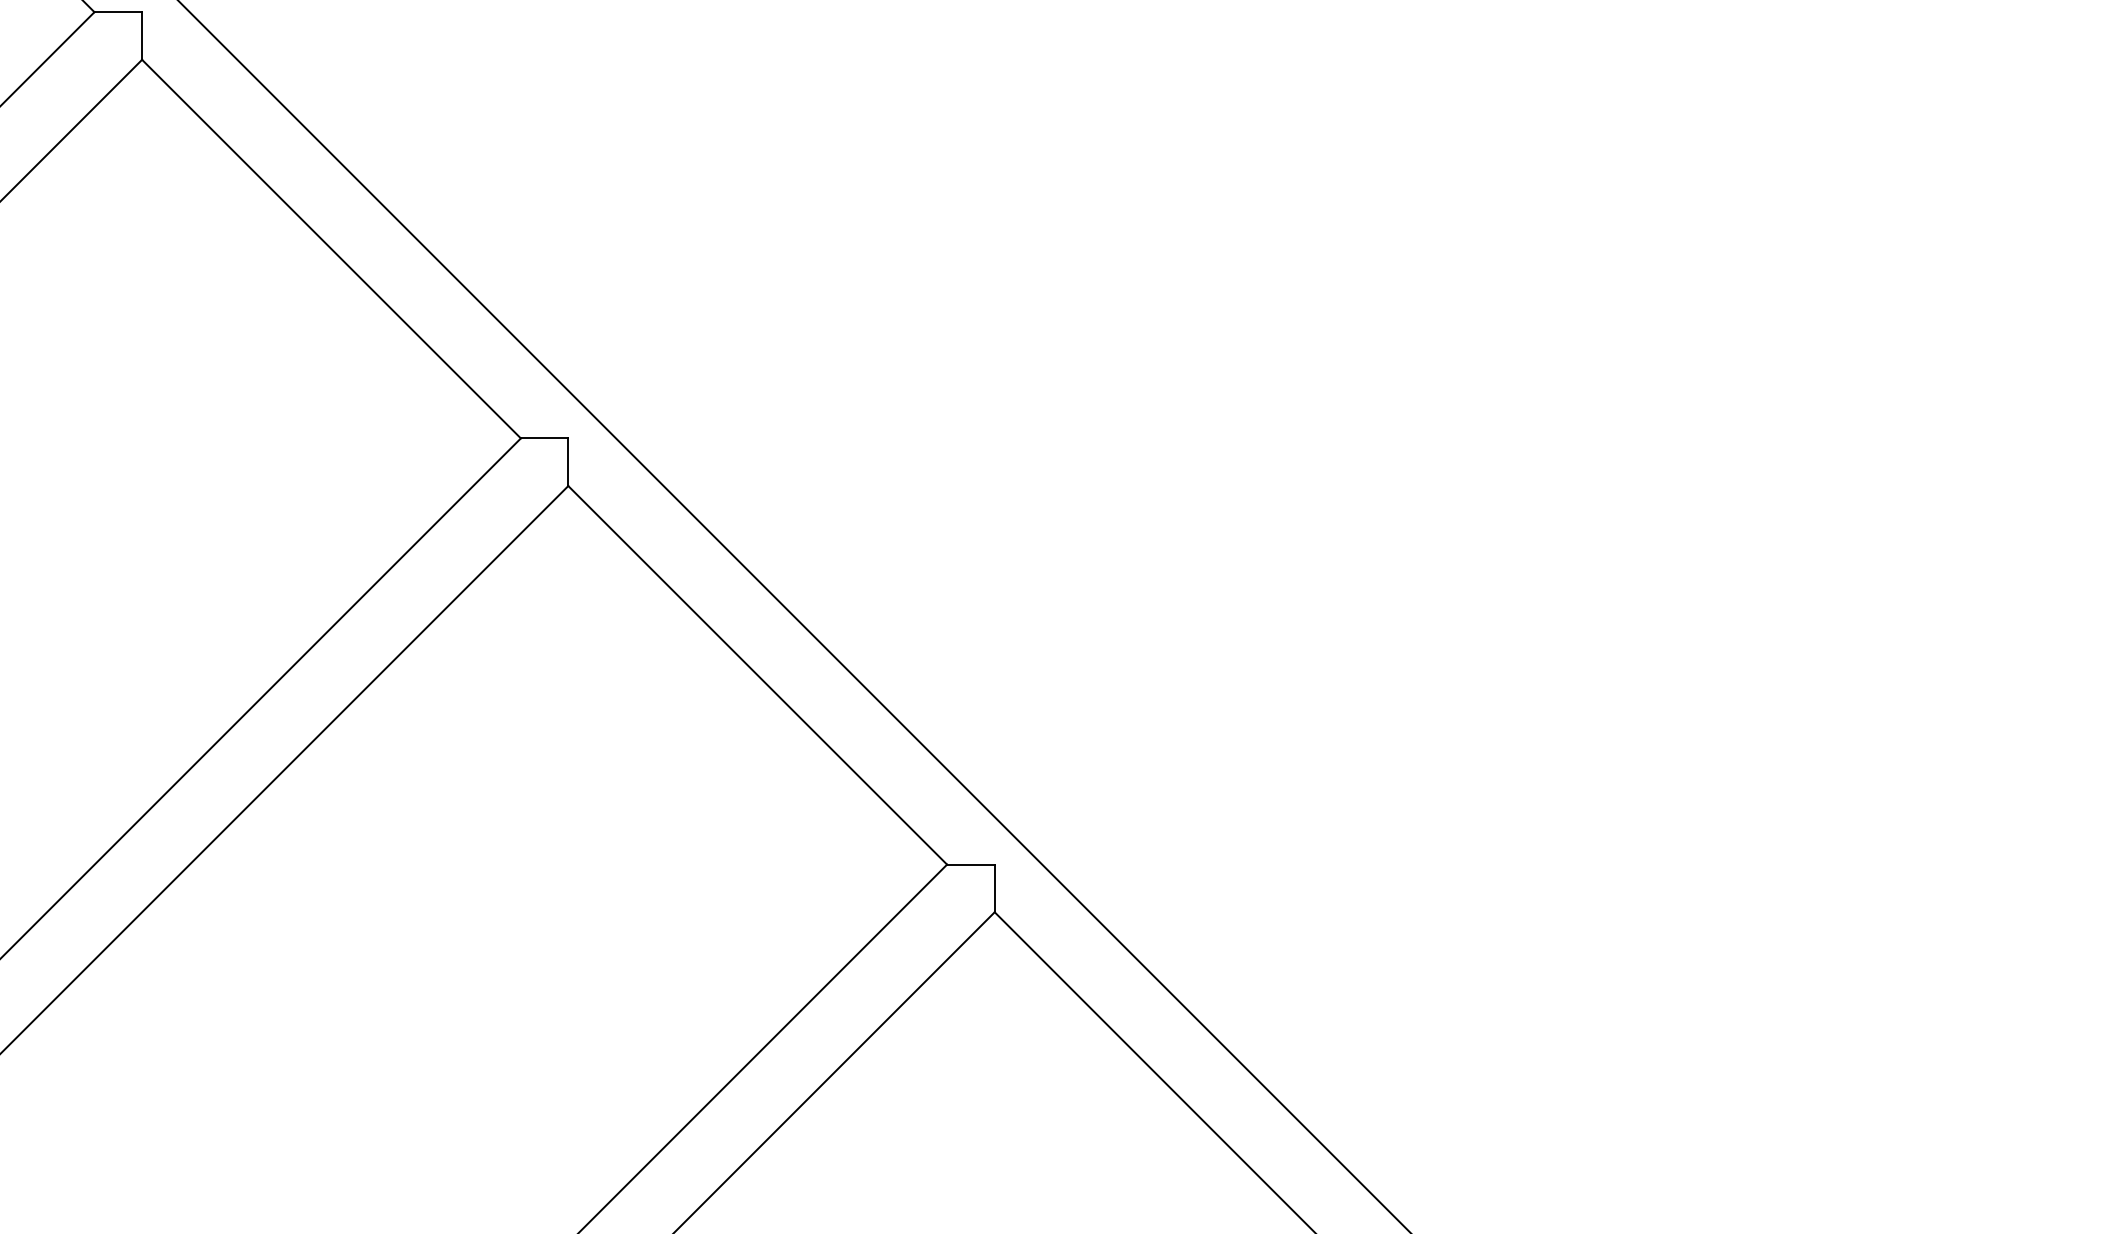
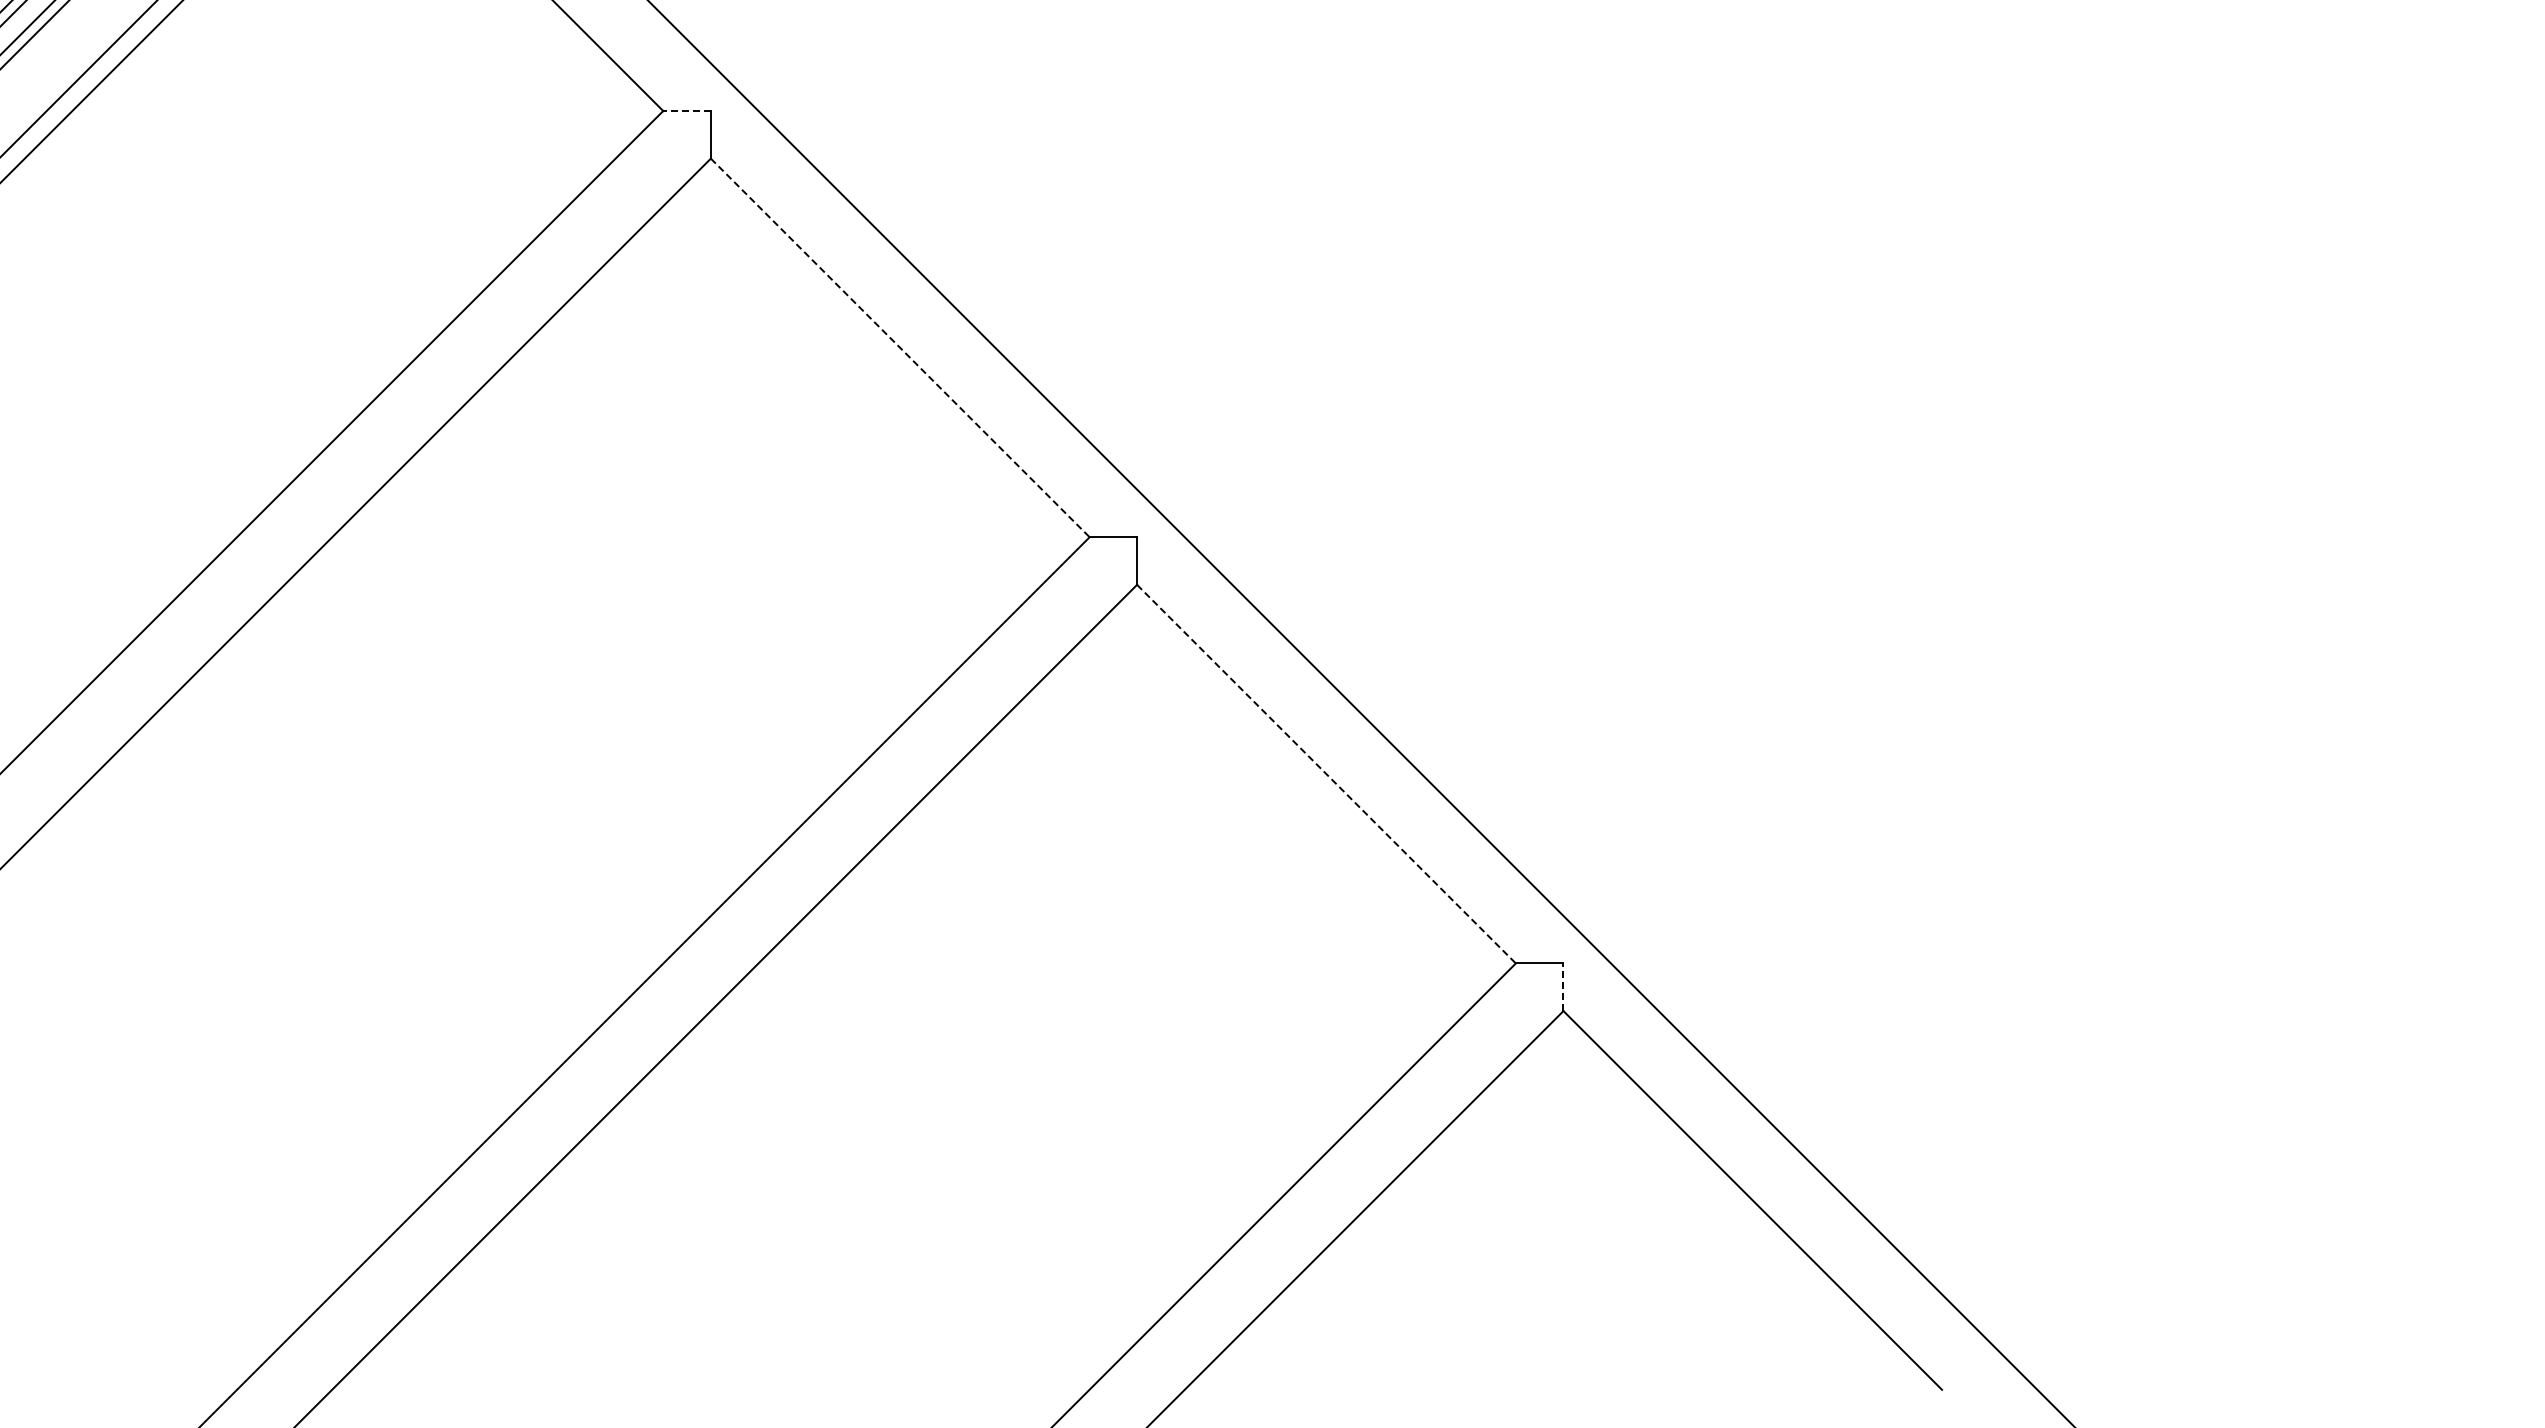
line: (118, 12) -> (687, 111), solid -> dashed
line: (331, 248) -> (900, 347), solid -> dashed
line: (757, 675) -> (1326, 774), solid -> dashed
line: (994, 888) -> (1563, 987), solid -> dashed

